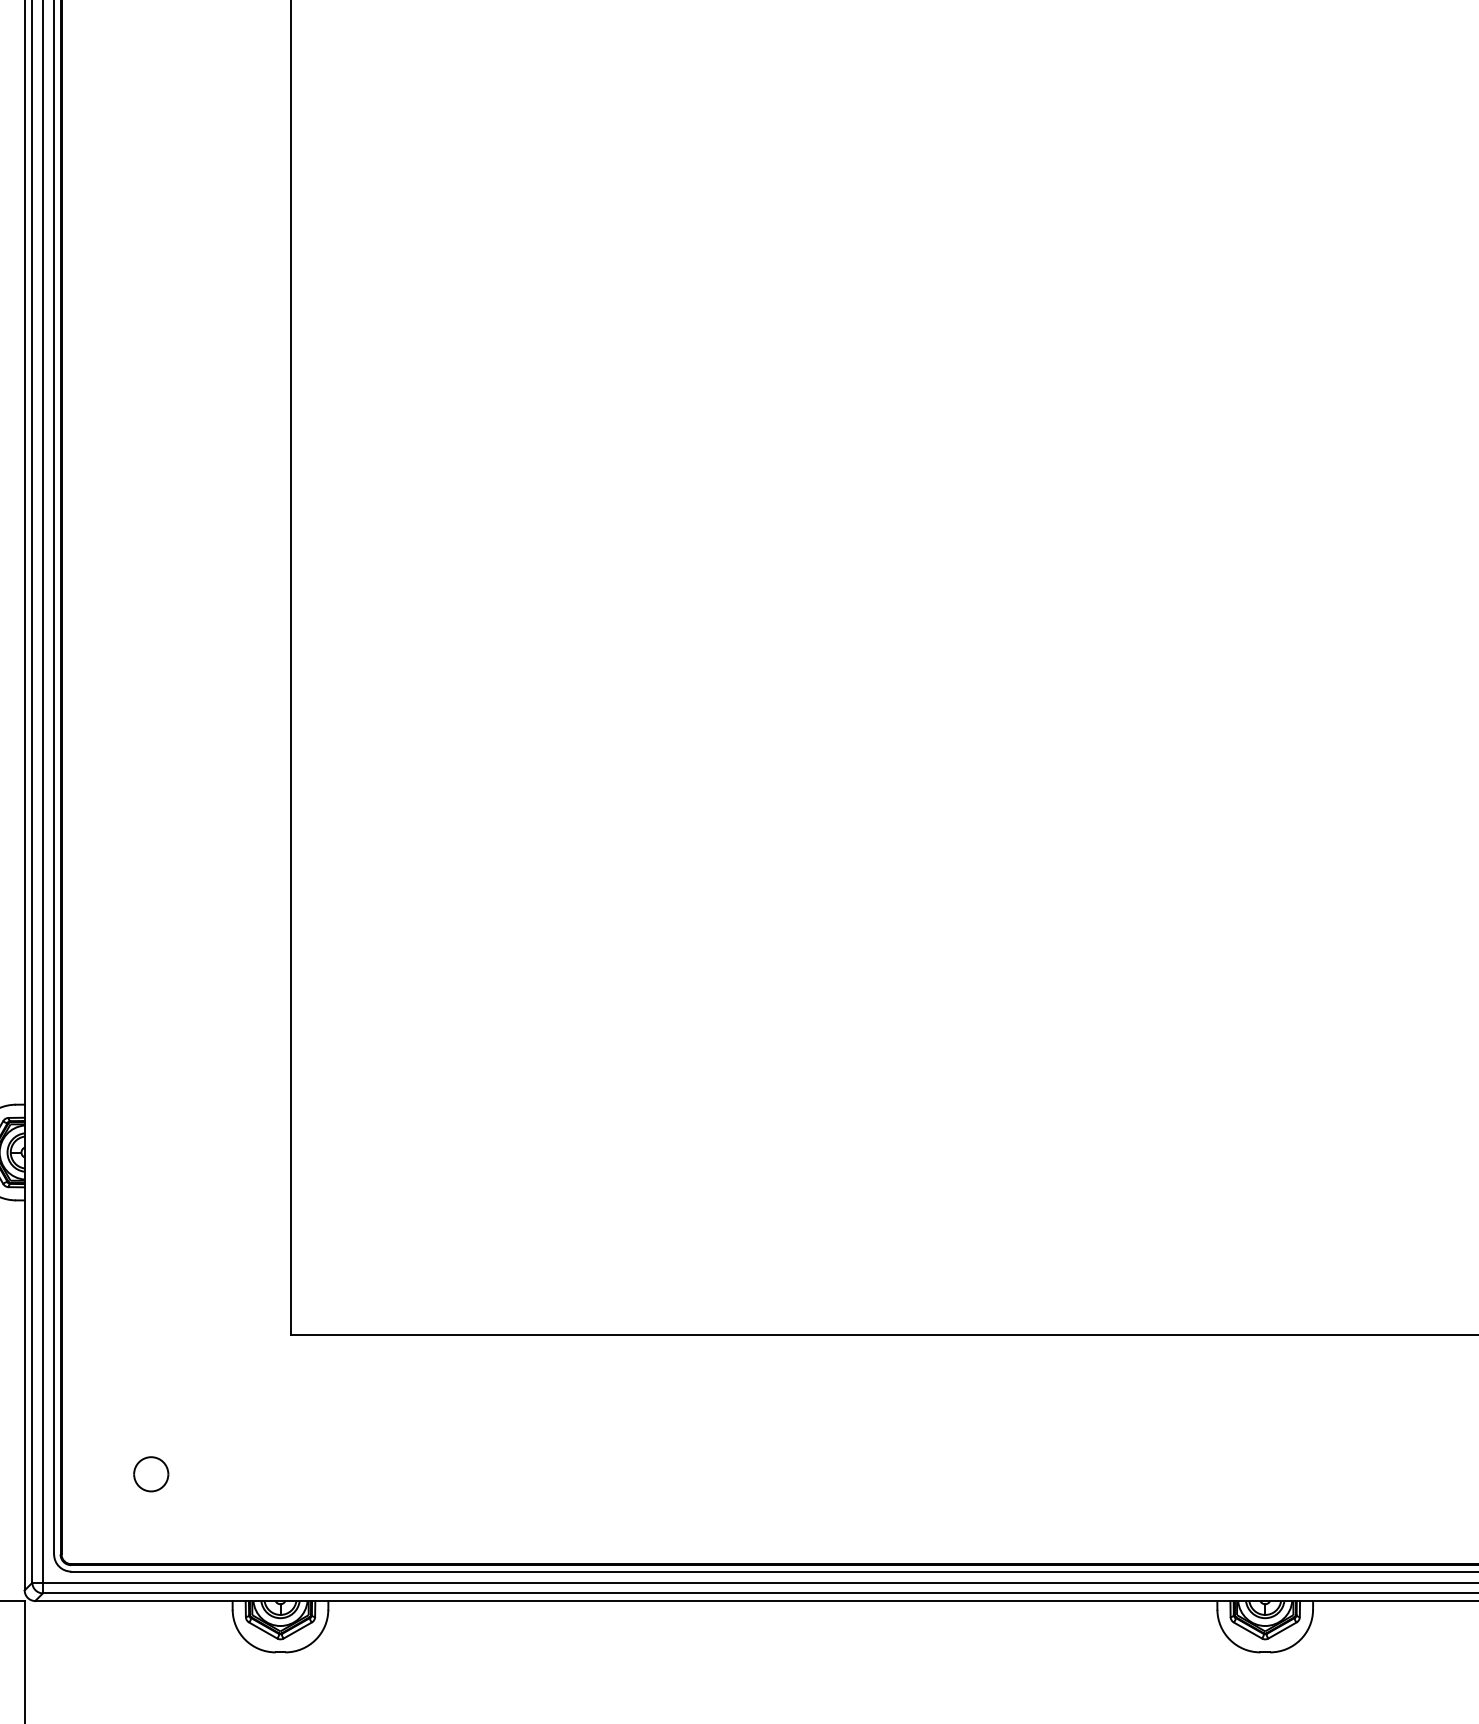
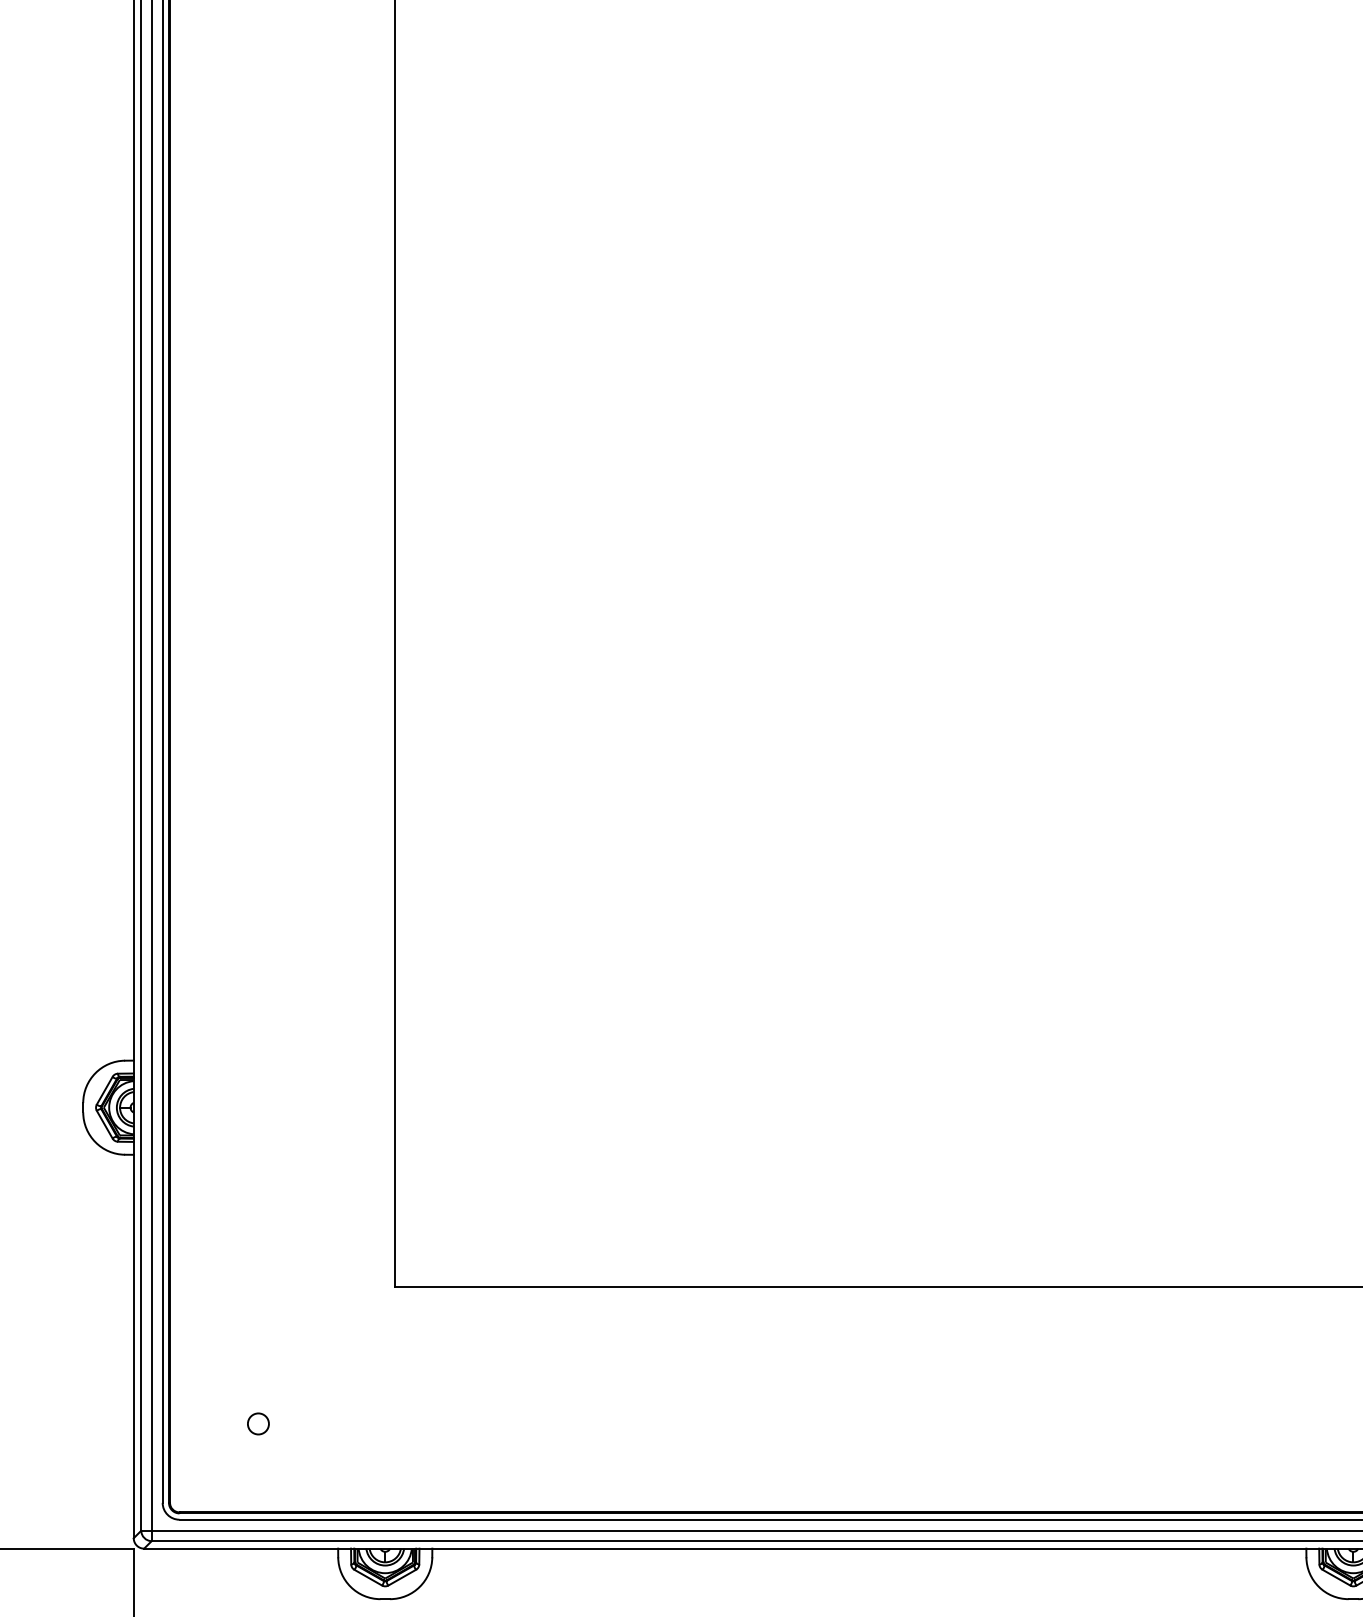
part: (151, 1473) -> (258, 1423), size x0.62

